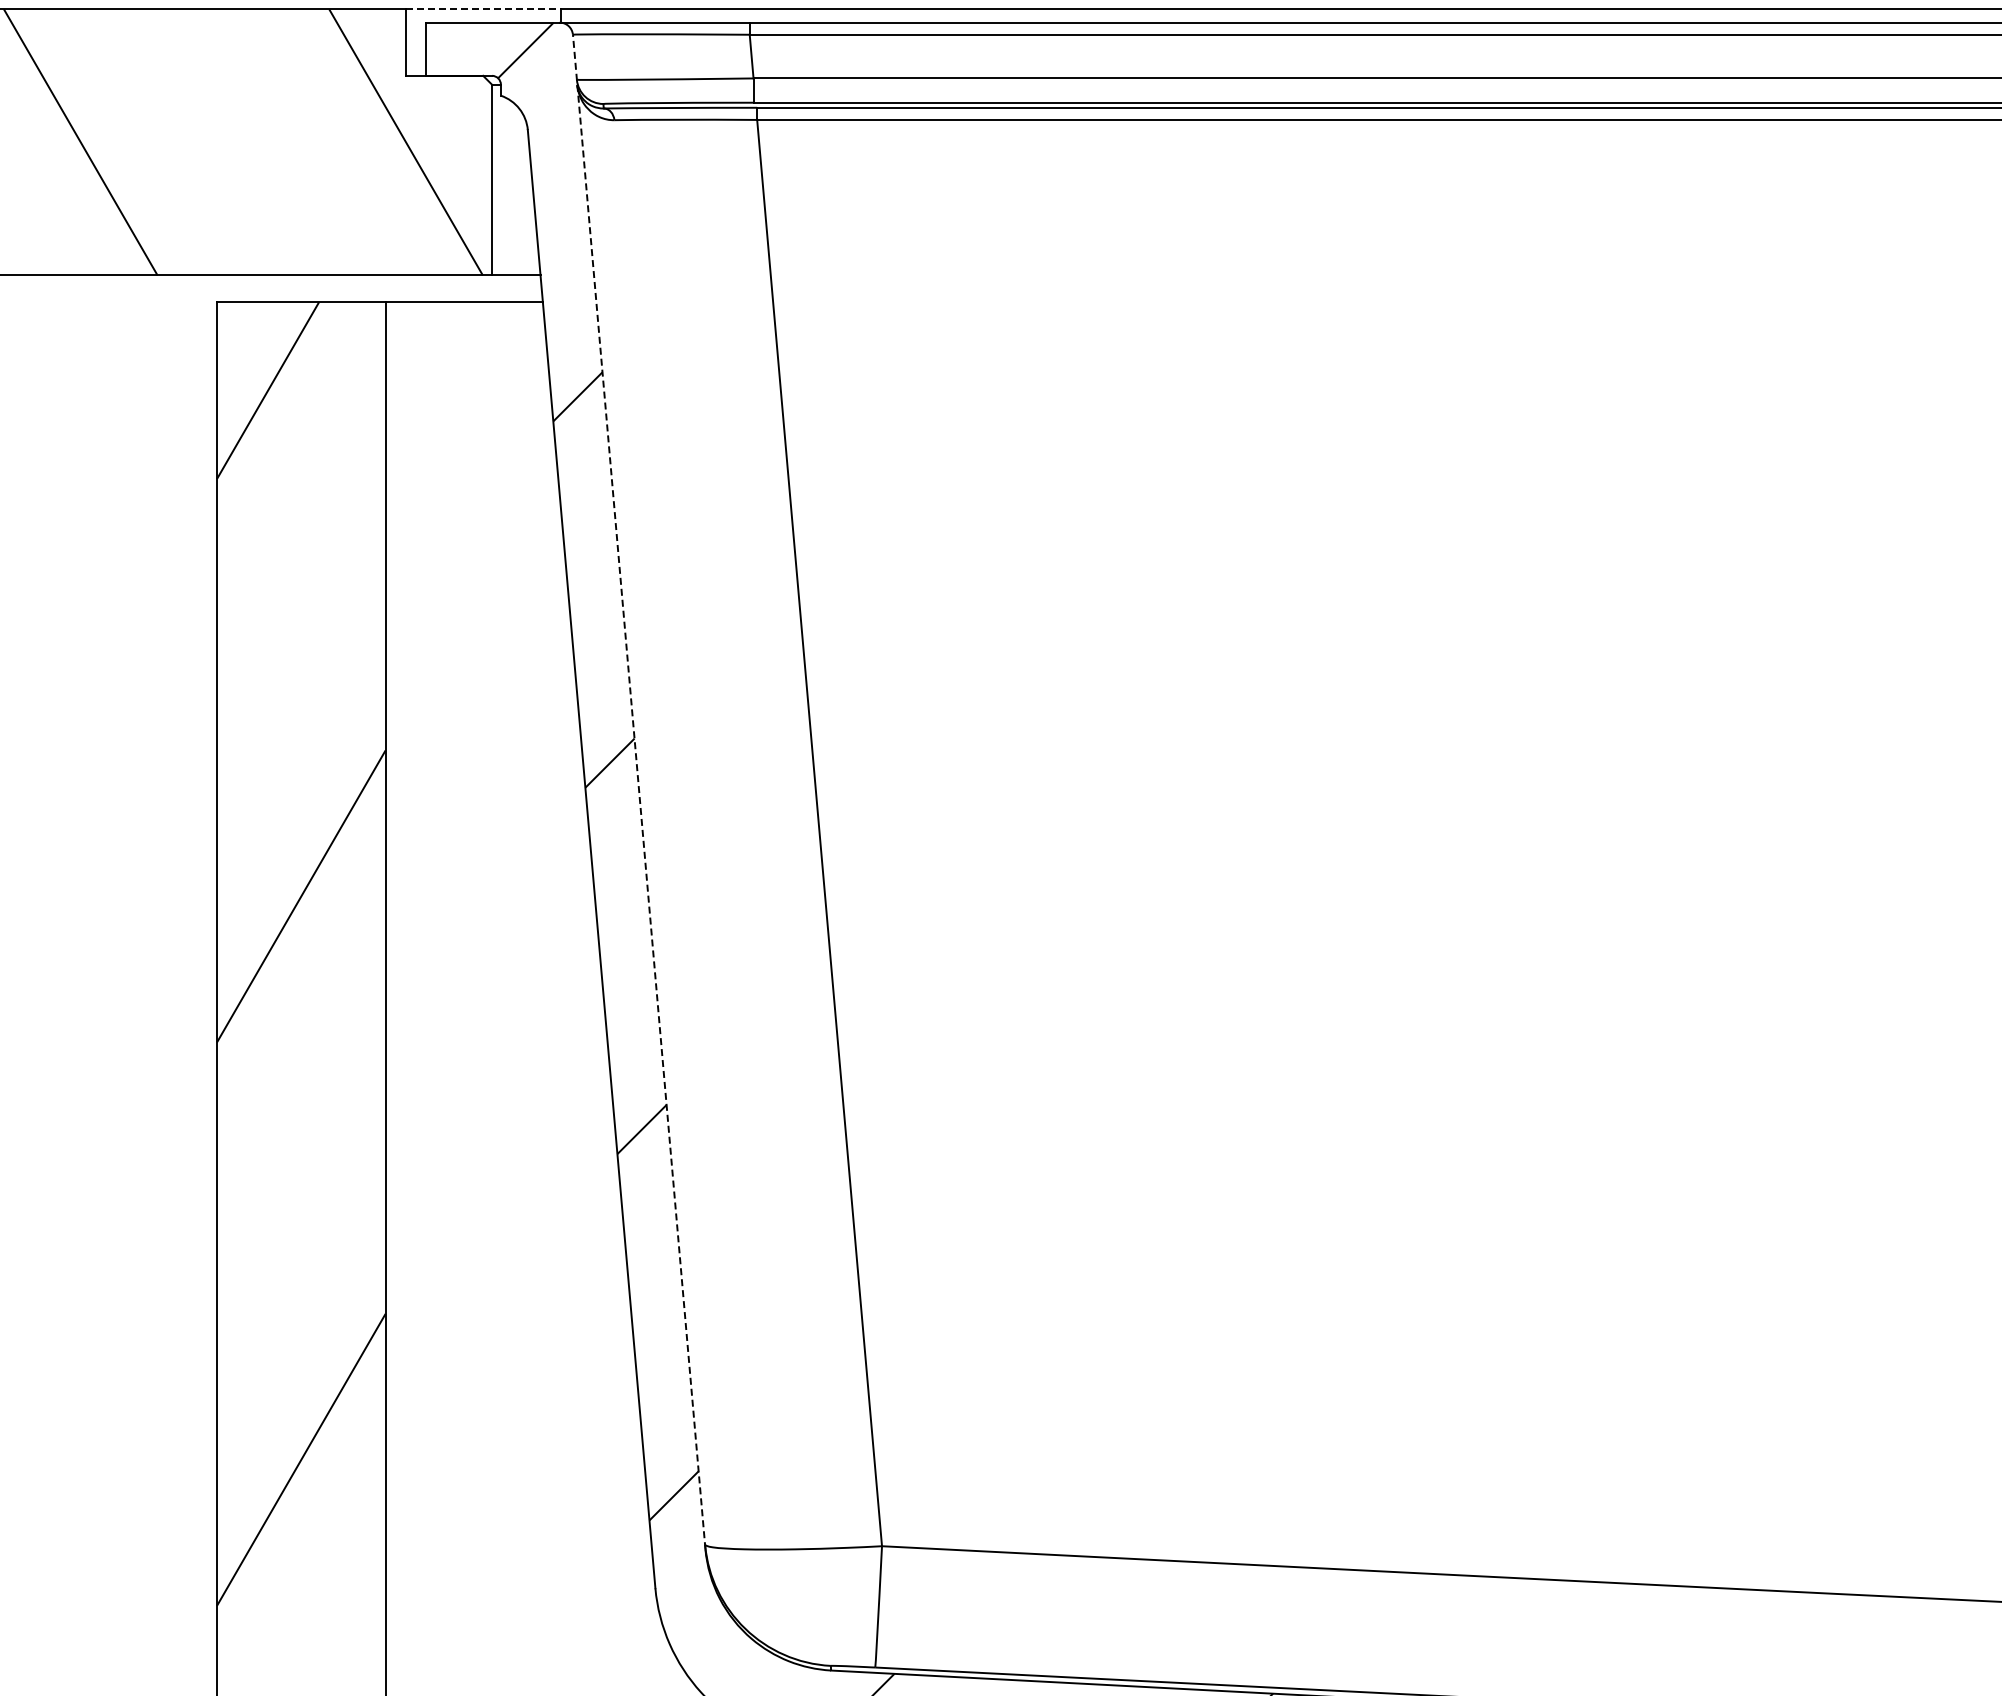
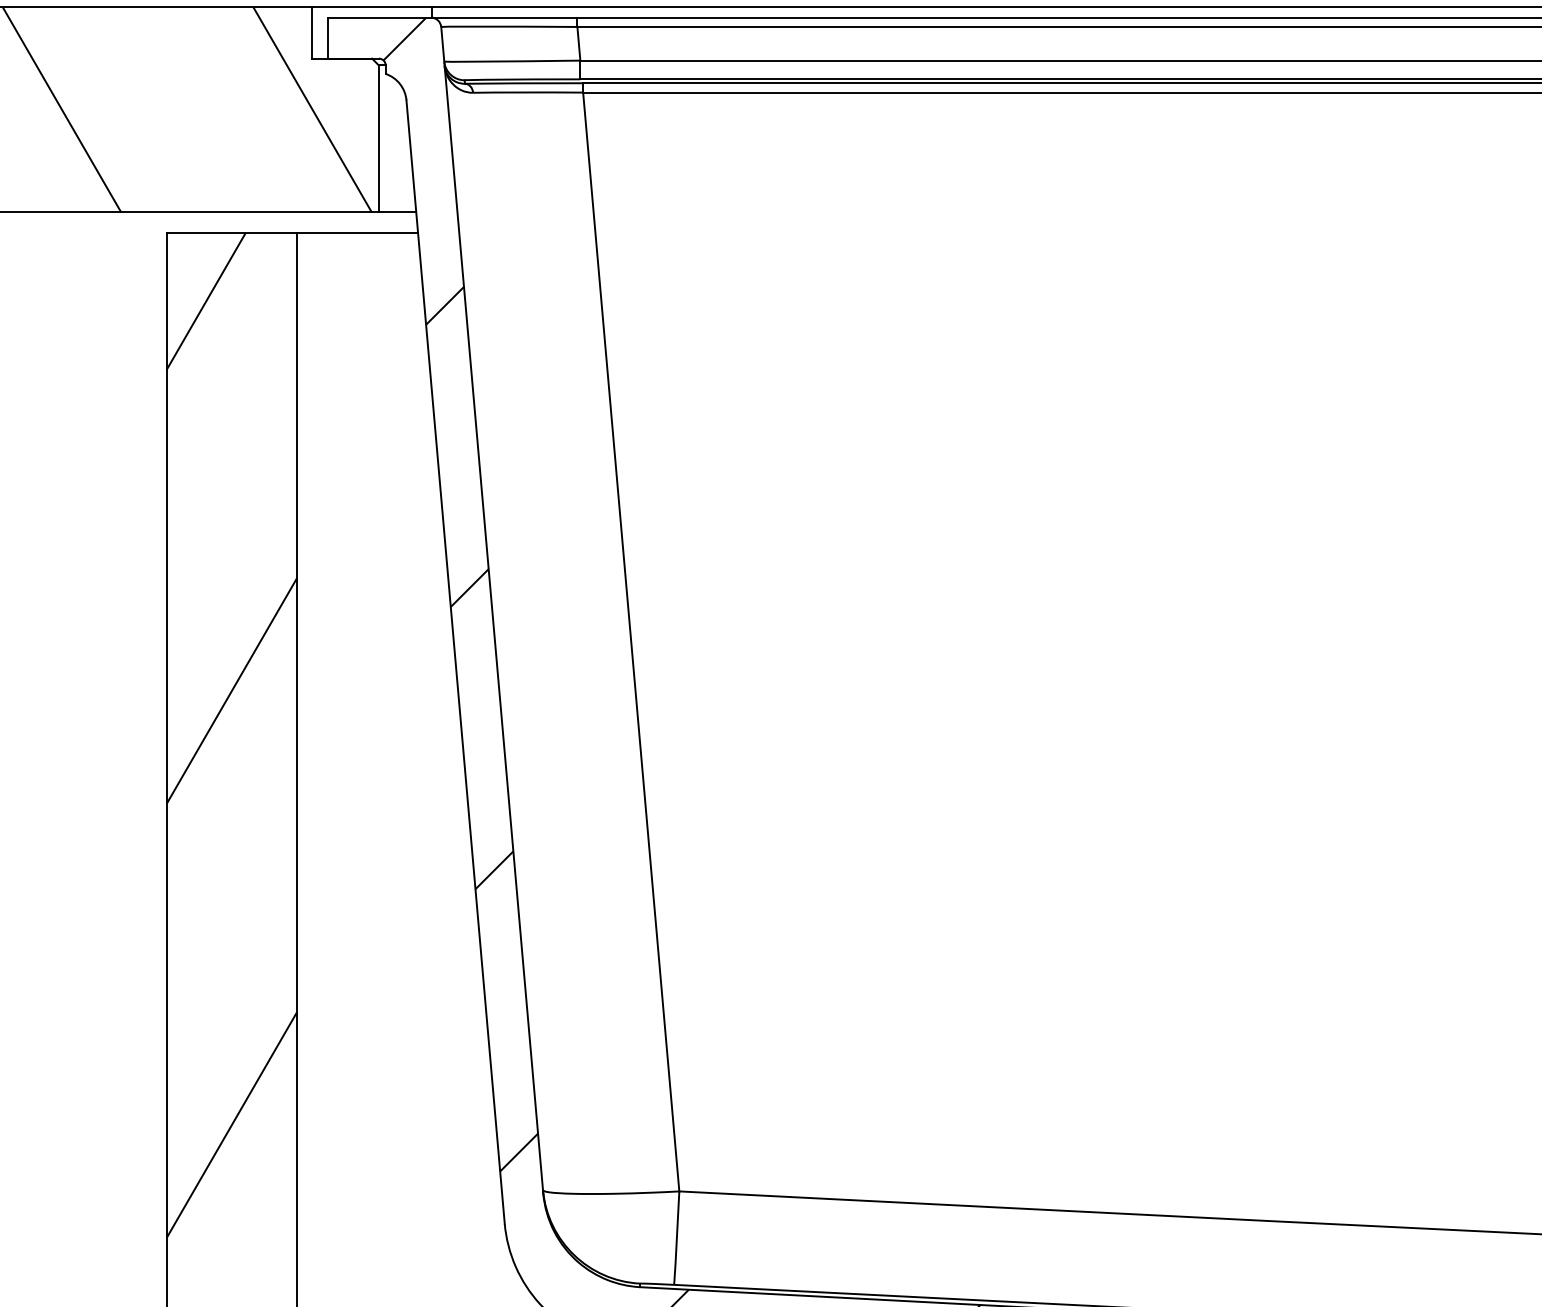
line: (483, 9) -> (372, 7), dashed -> solid
line: (639, 791) -> (492, 609), dashed -> solid

